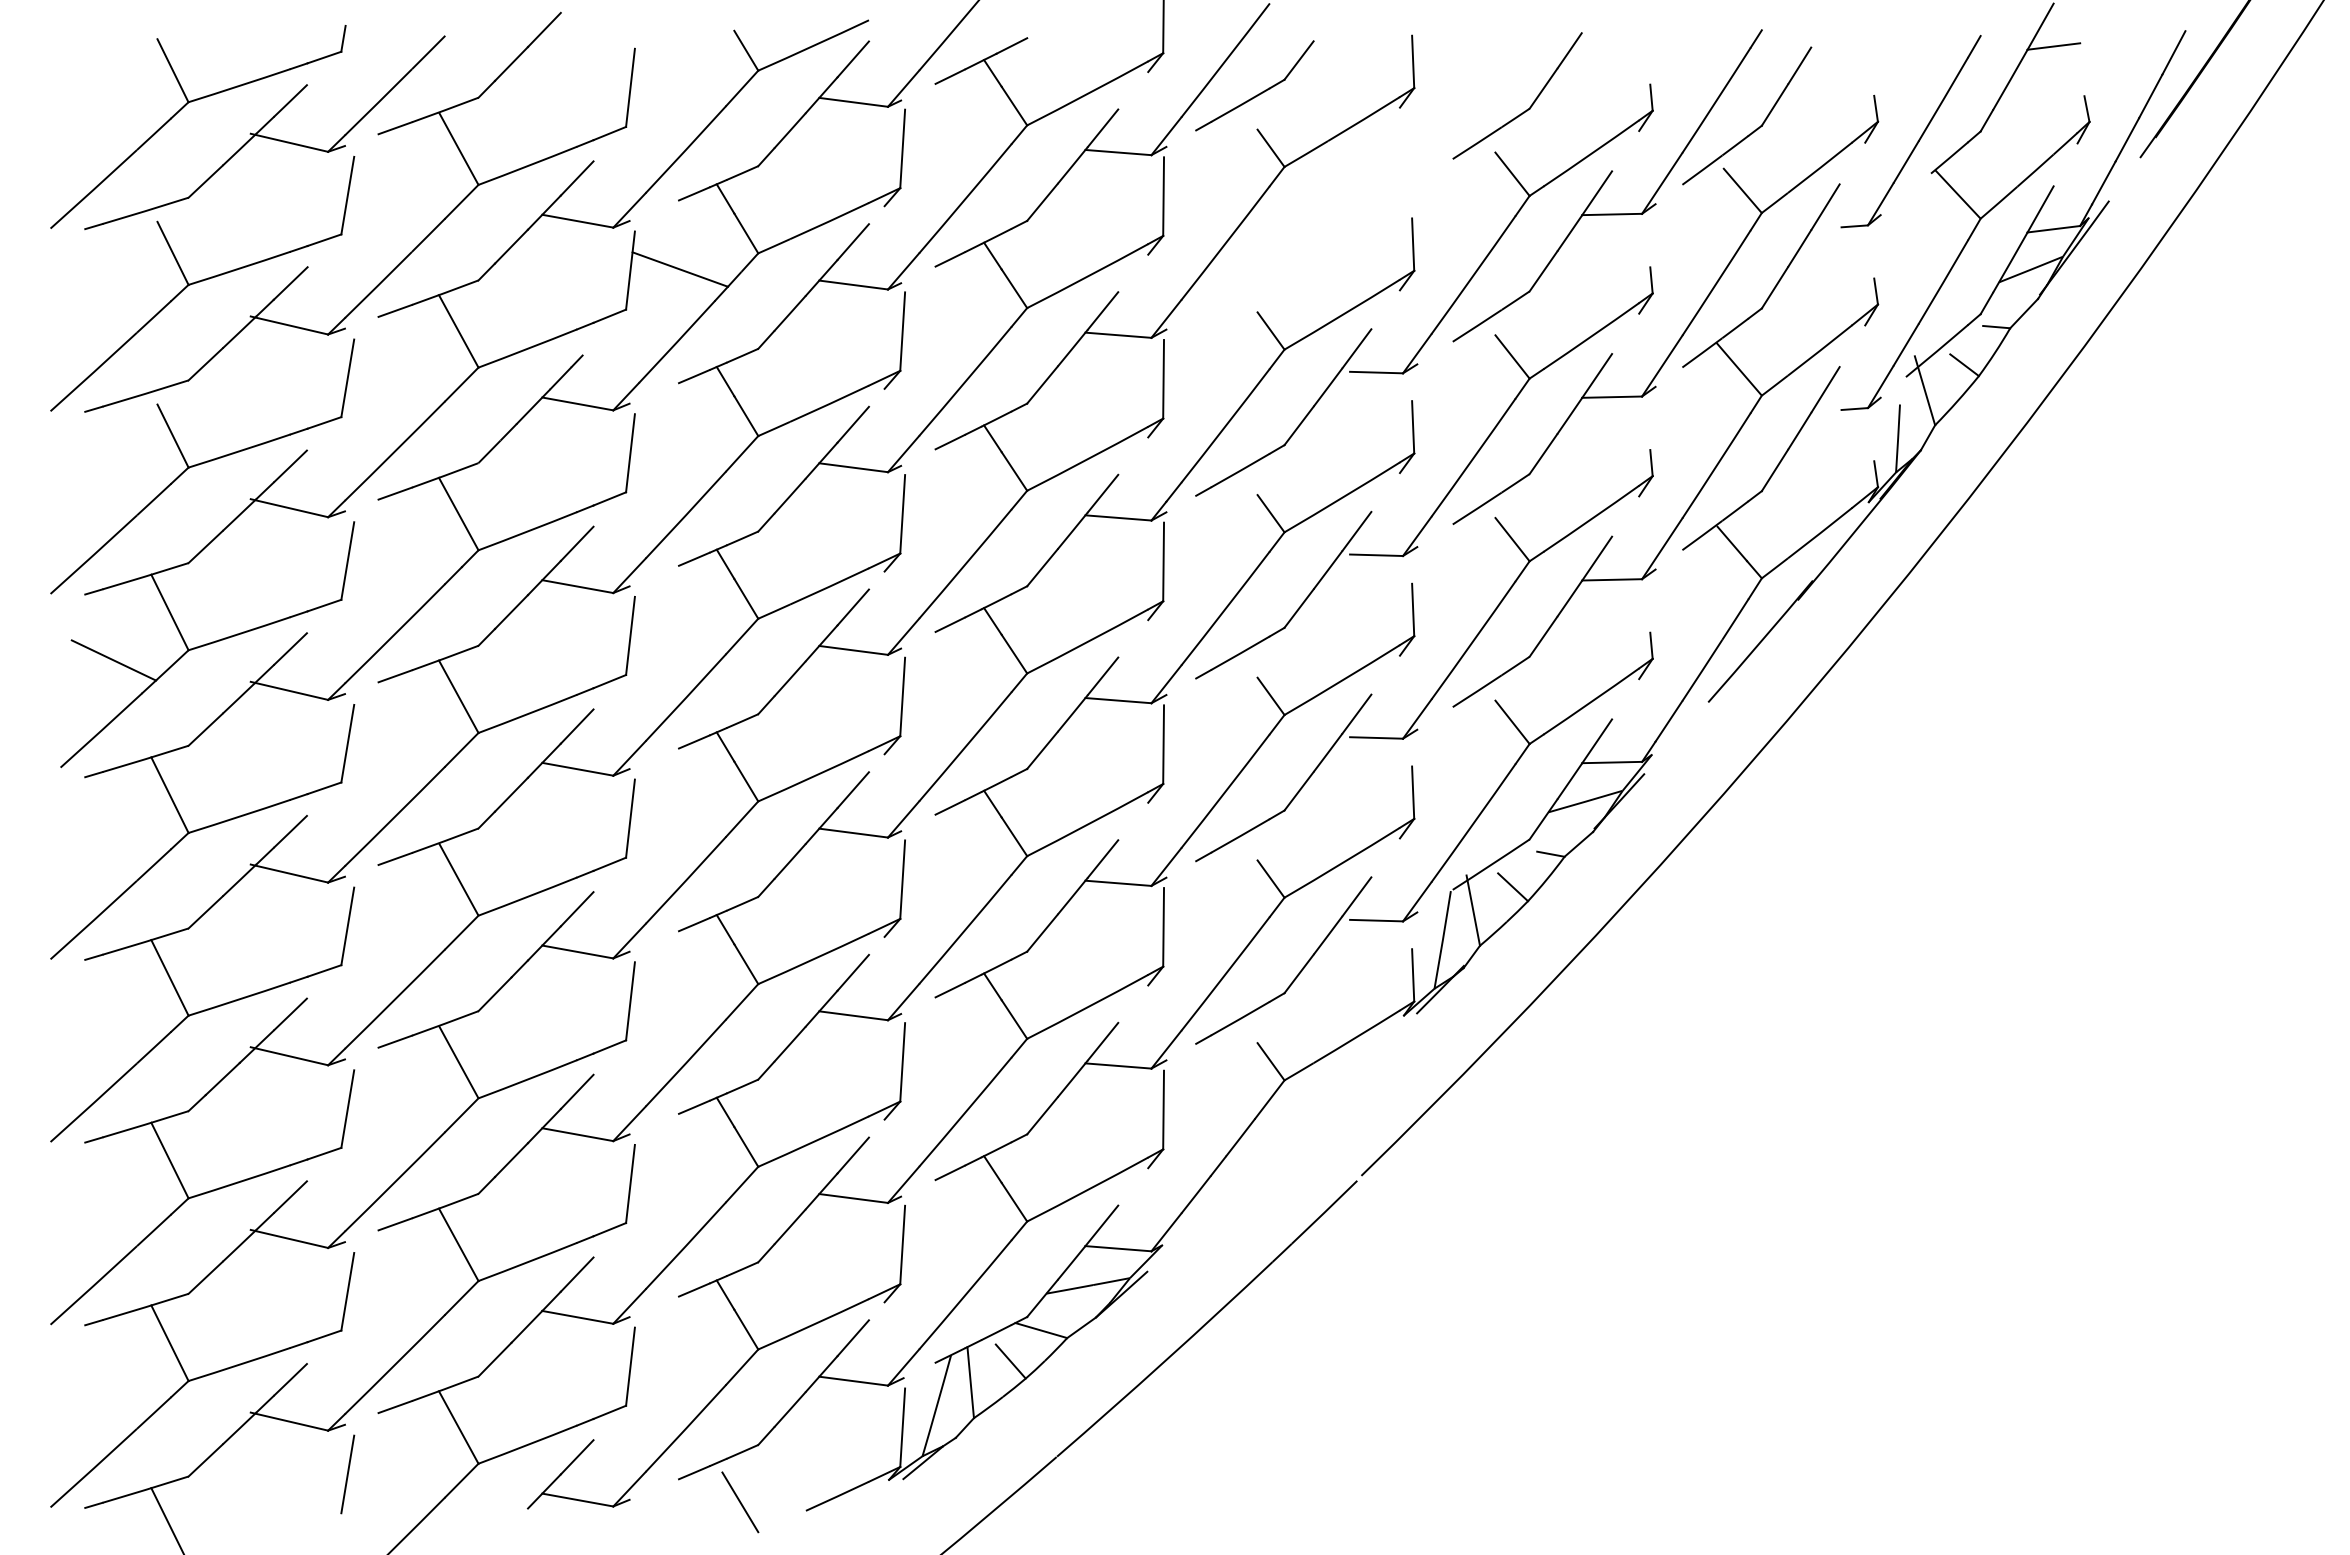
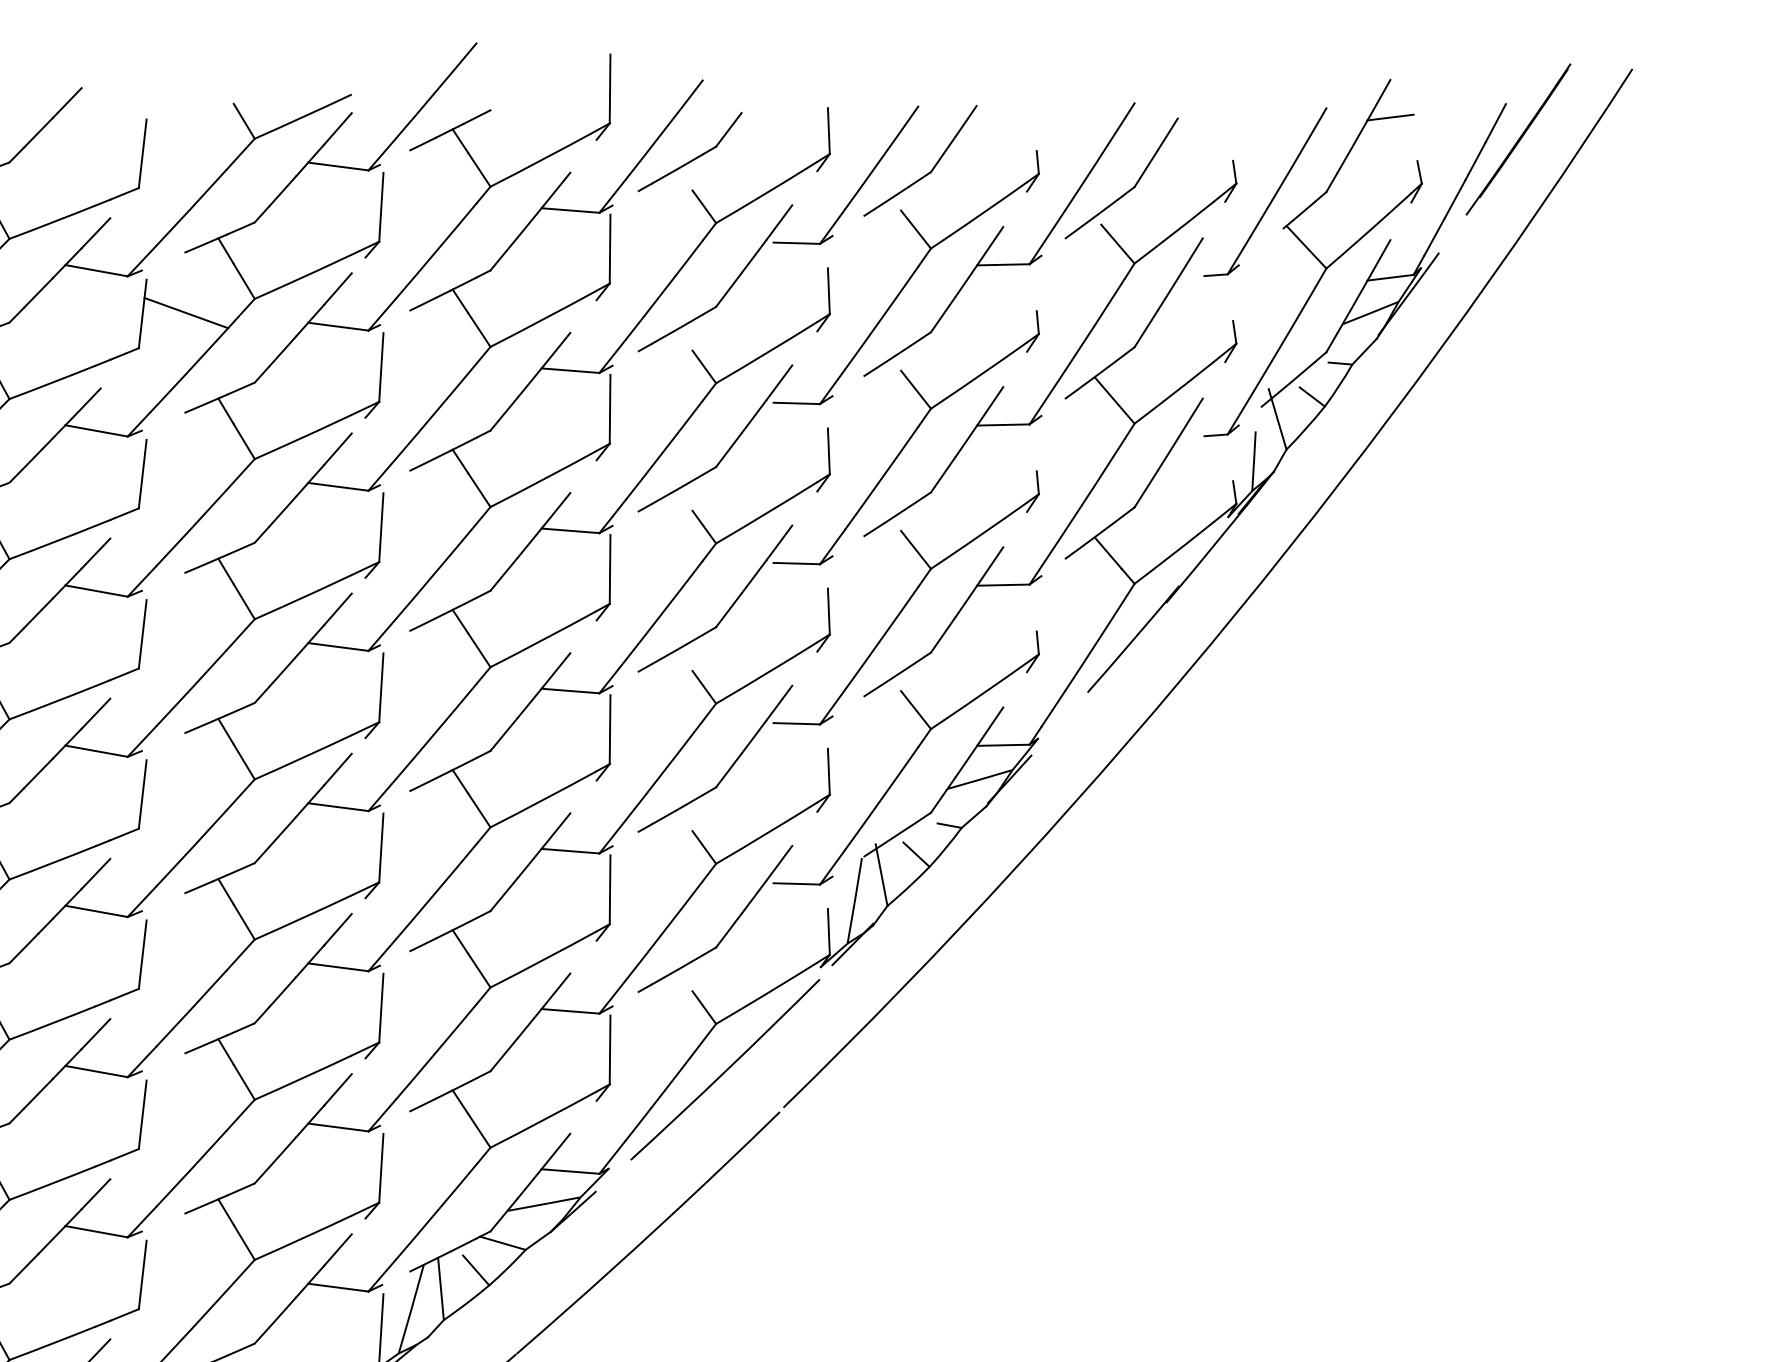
part: (1355, 173) -> (778, 228), added
arc: (1295, 1132) -> (725, 1069), added

